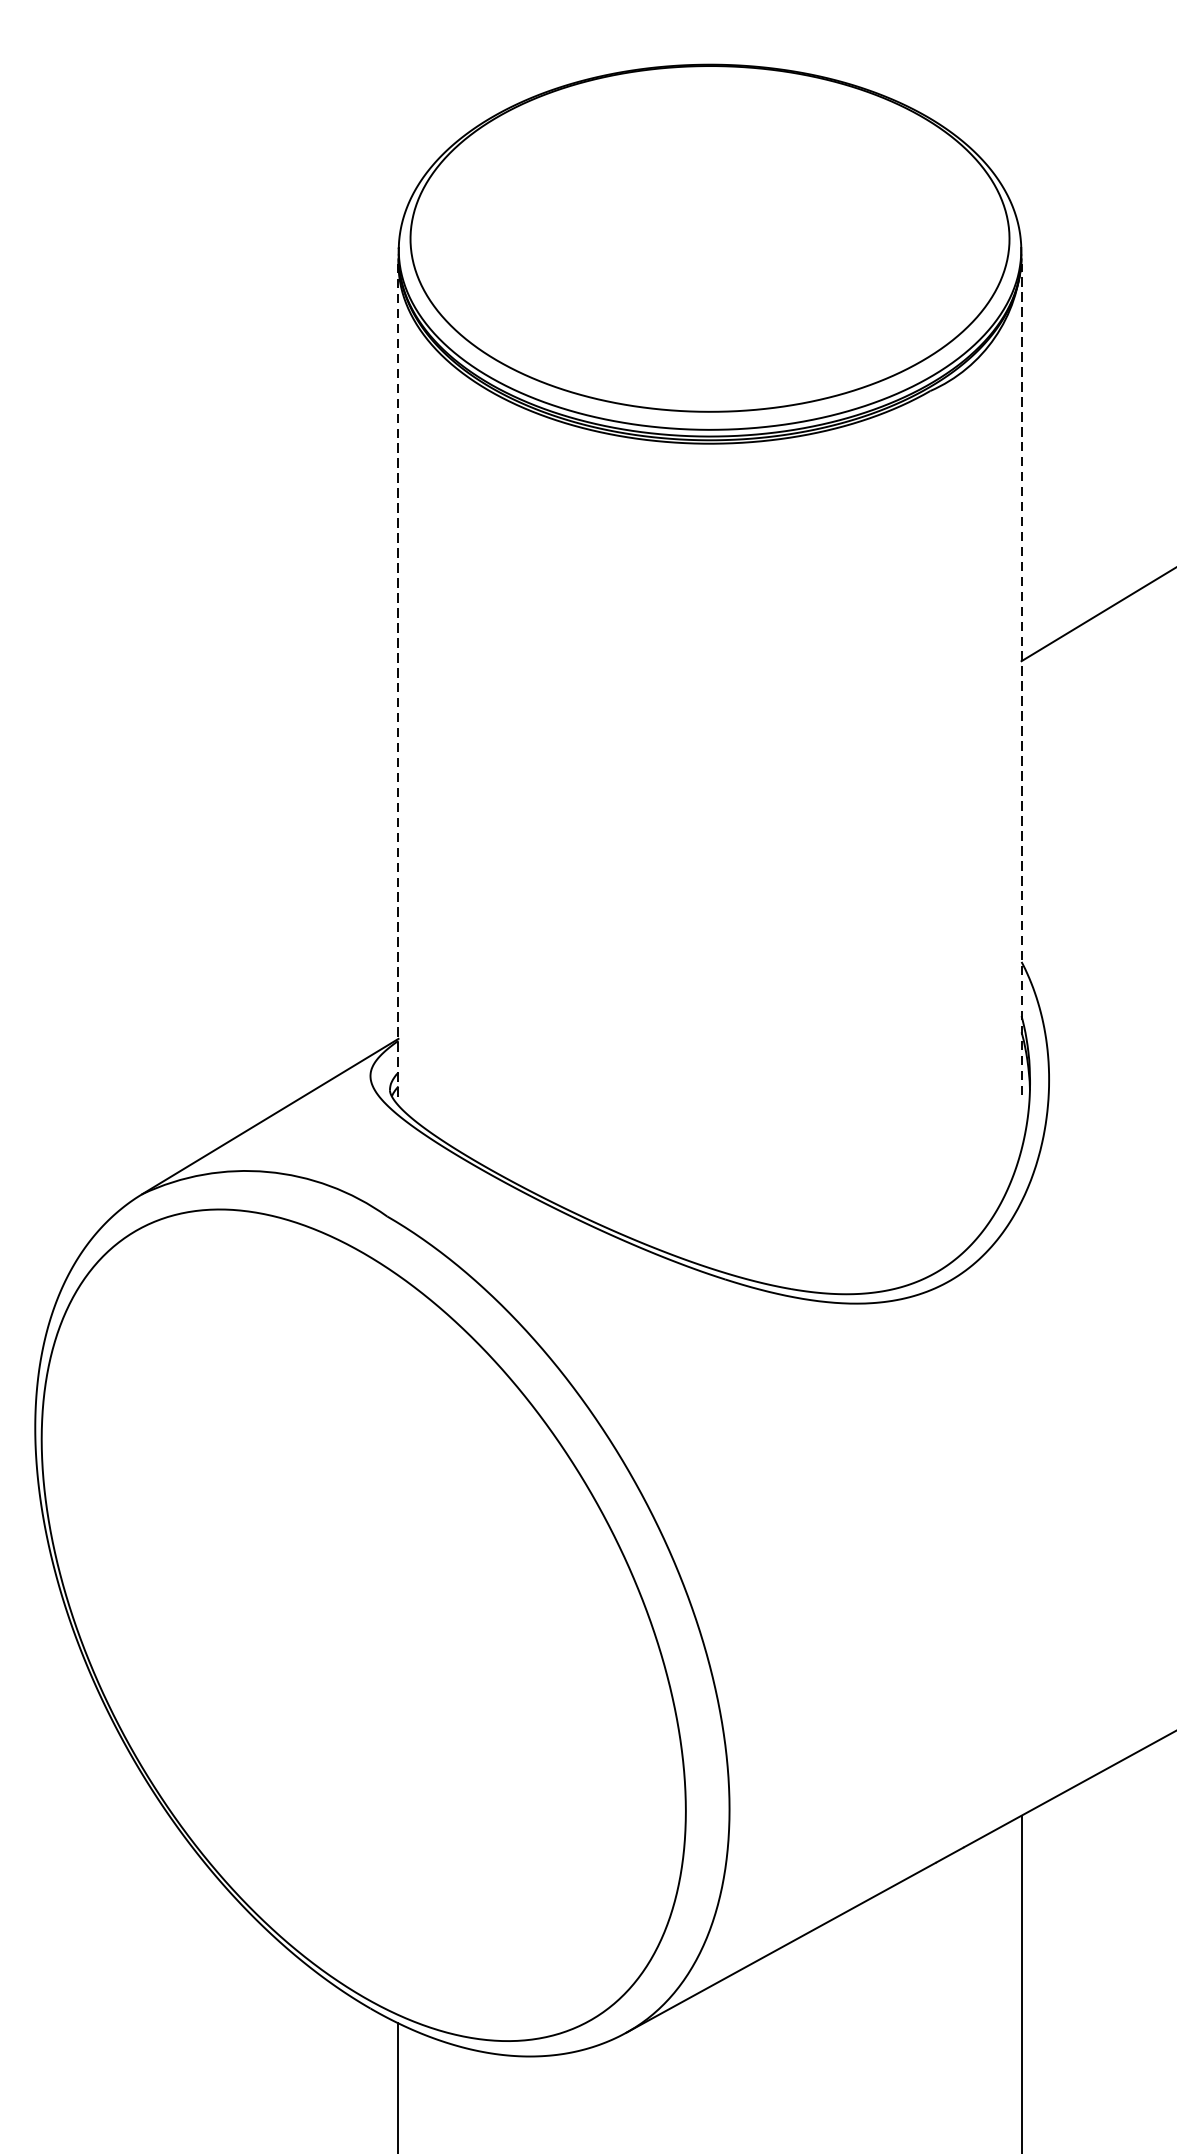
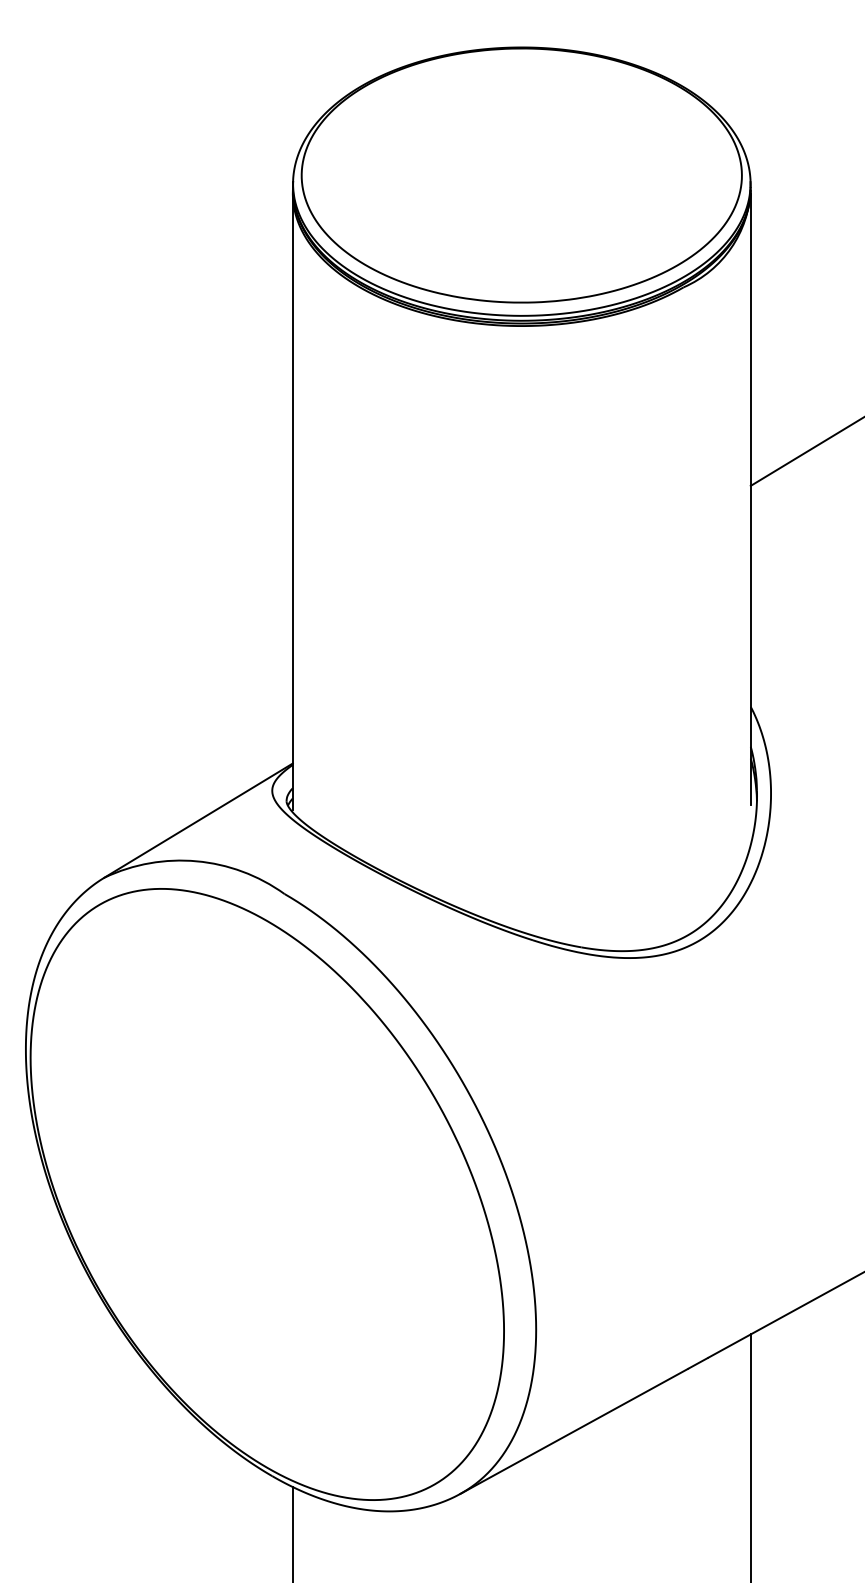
line: (1021, 678) -> (750, 498), dashed -> solid
line: (398, 683) -> (292, 502), dashed -> solid

